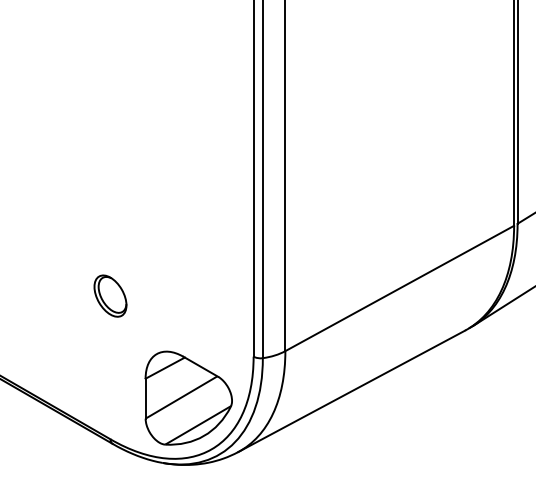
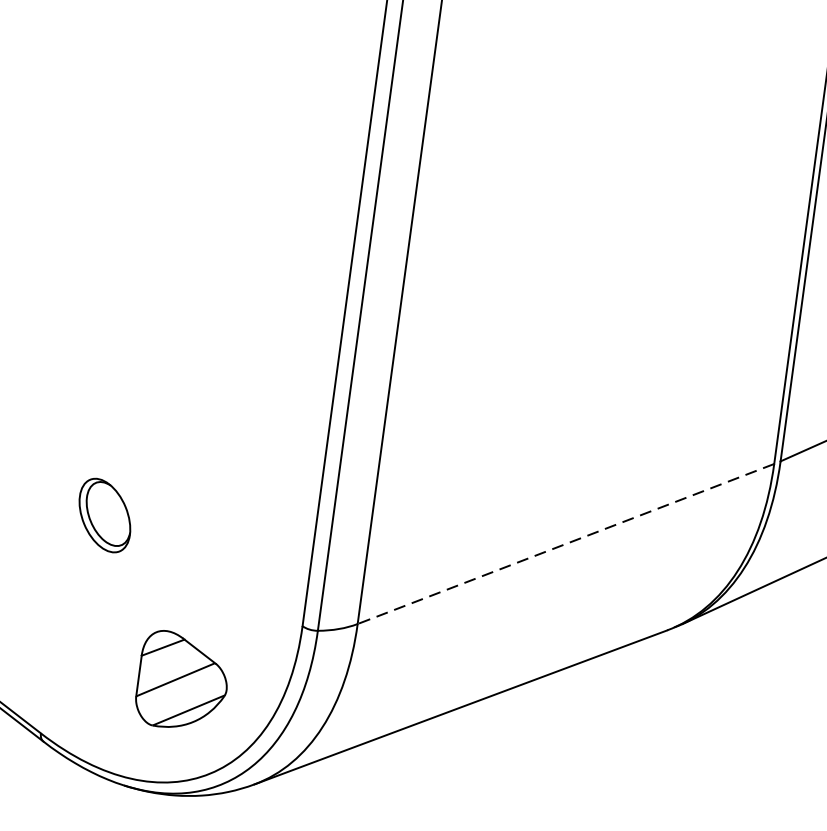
line: (399, 288) -> (565, 543), solid -> dashed
part: (110, 295) -> (105, 514), moved
part: (188, 397) -> (182, 680), size x0.6

